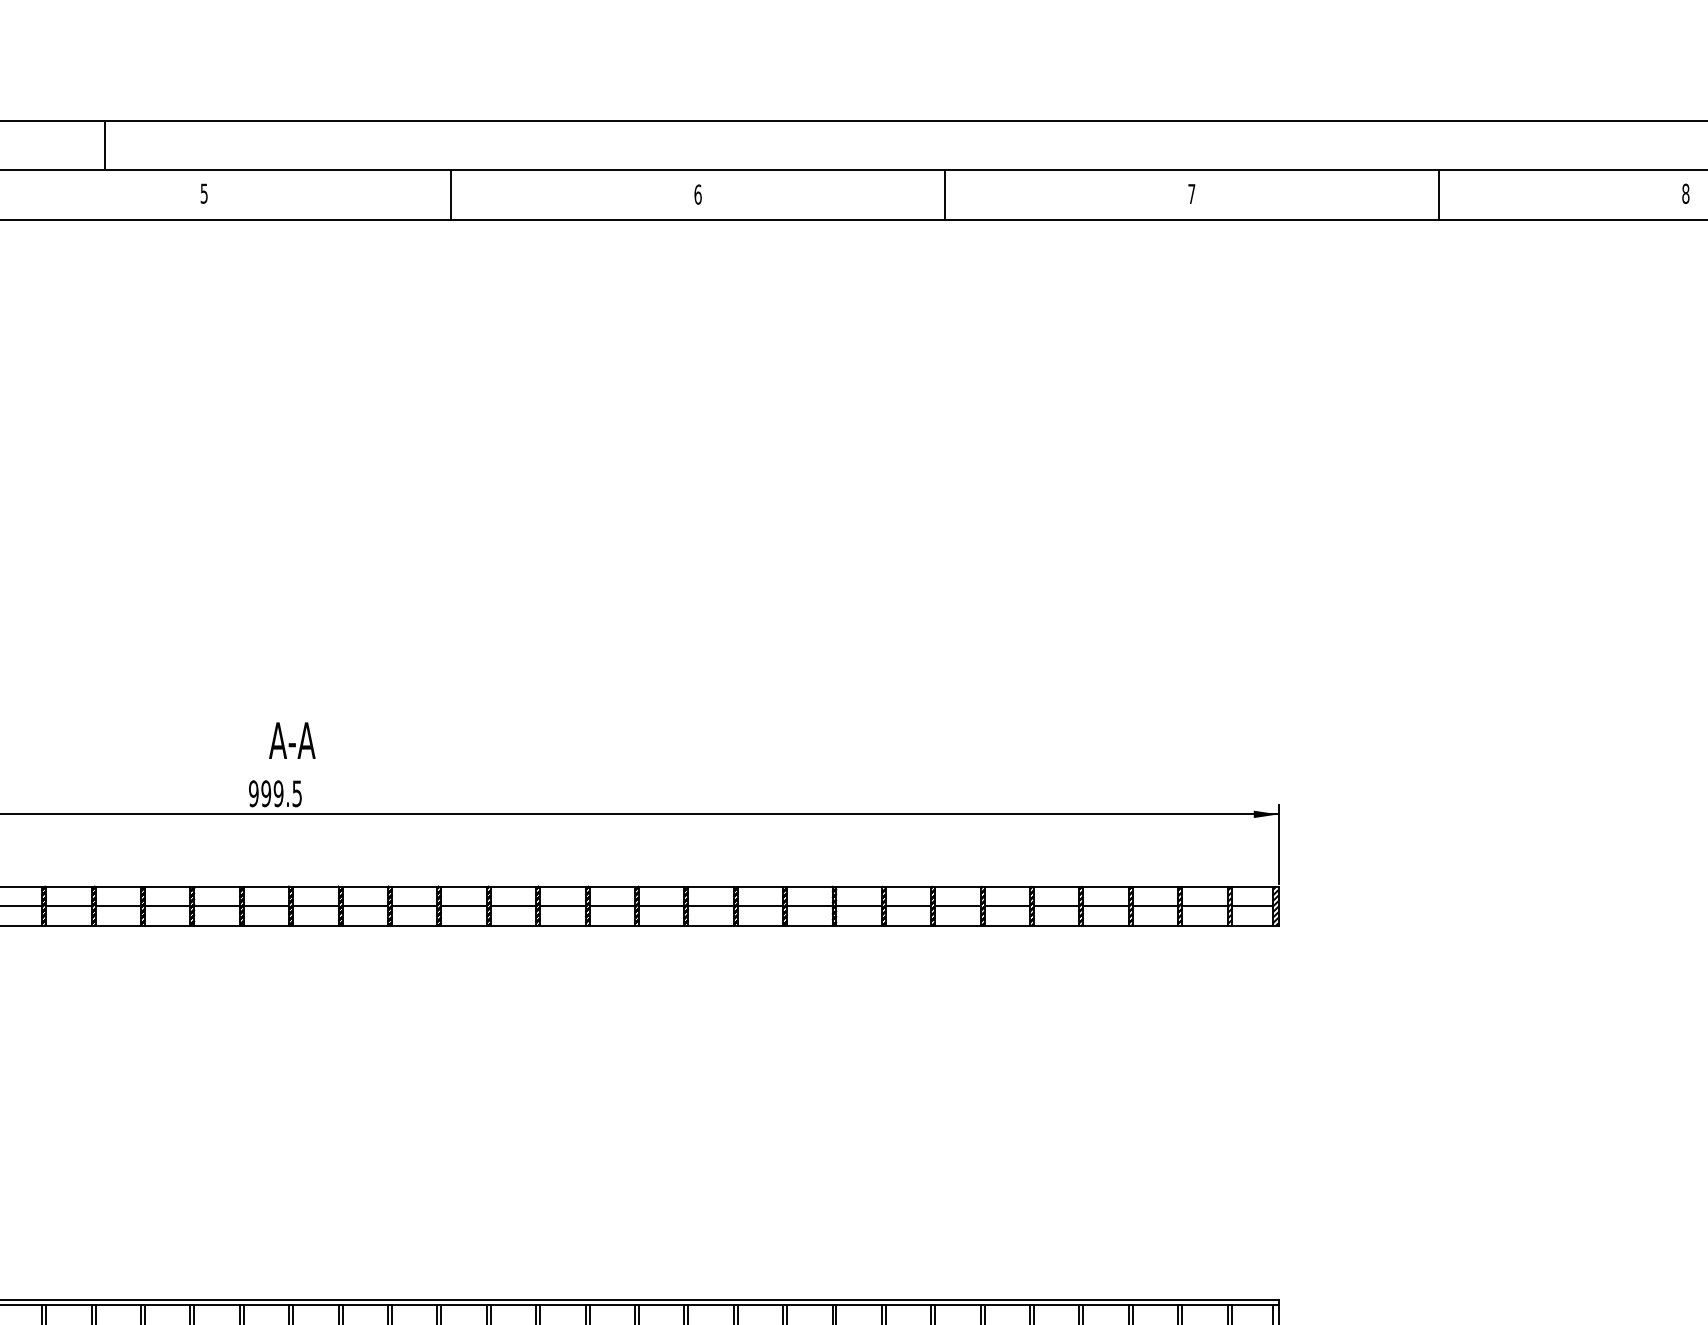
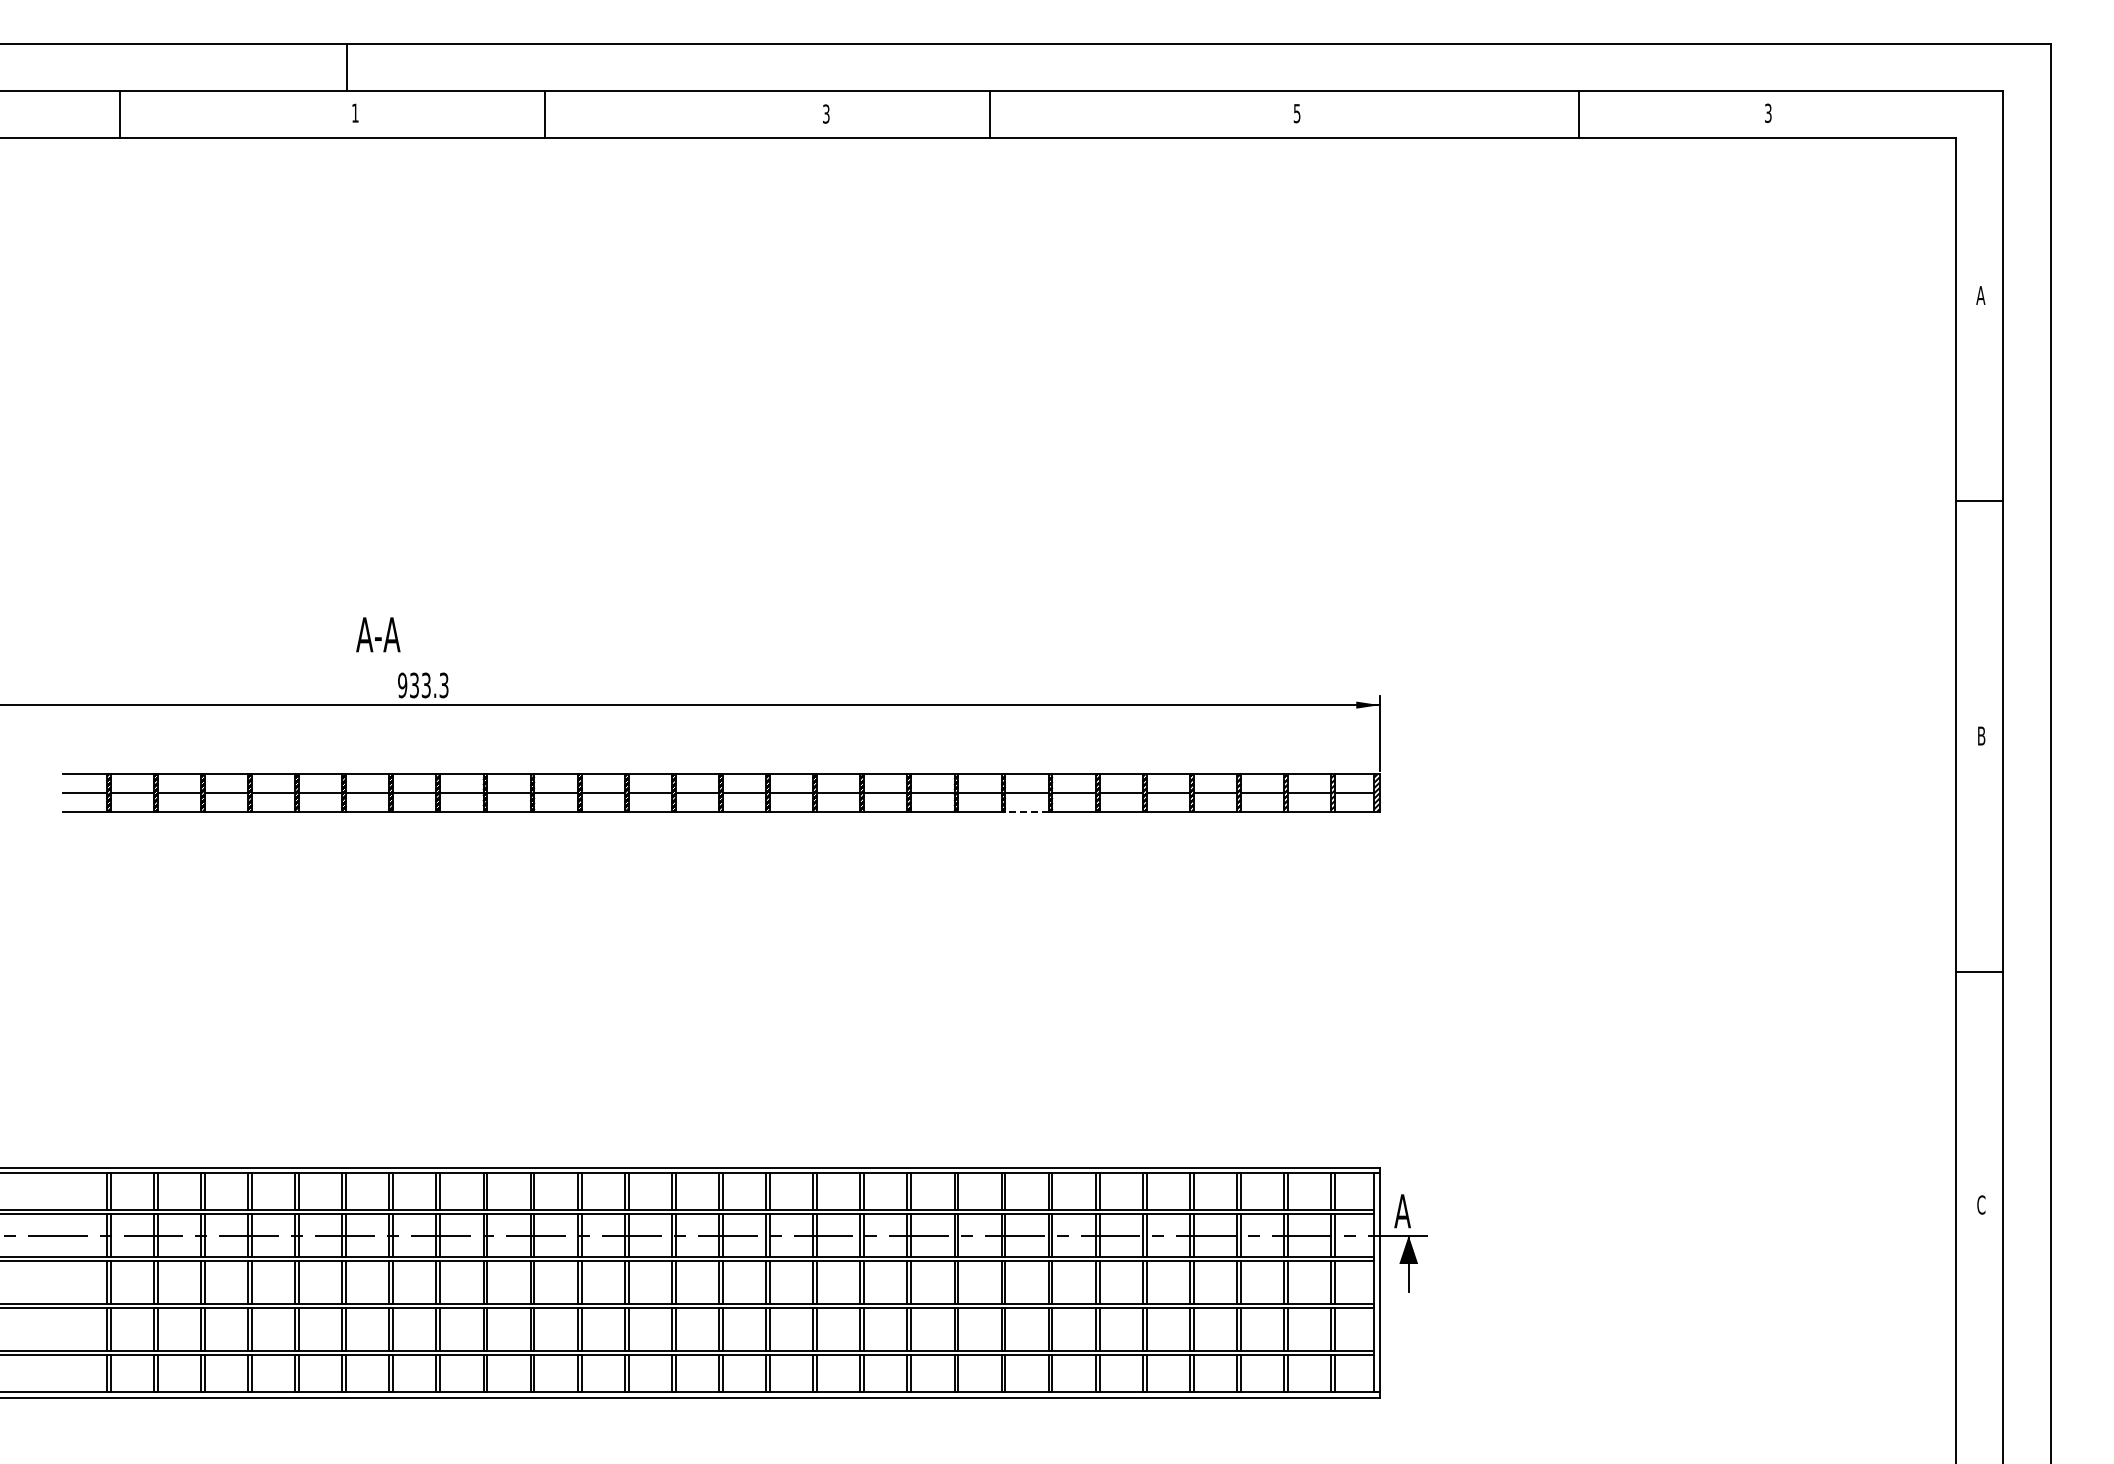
line: (104, 144) -> (346, 66), moved
text: (204, 192) -> (355, 112), 5 -> 1
text: (1685, 192) -> (1767, 112), 8 -> 3
text: (697, 194) -> (825, 113), 6 -> 3
text: (1191, 194) -> (1296, 113), 7 -> 5
line: (450, 195) -> (544, 114), moved
line: (944, 195) -> (989, 114), moved
line: (1438, 195) -> (1578, 114), moved
text: (292, 740) -> (378, 634), moved
text: (280, 793) -> (428, 685), 999.5 -> 933.3
line: (909, 925) -> (1027, 811), solid -> dashed

